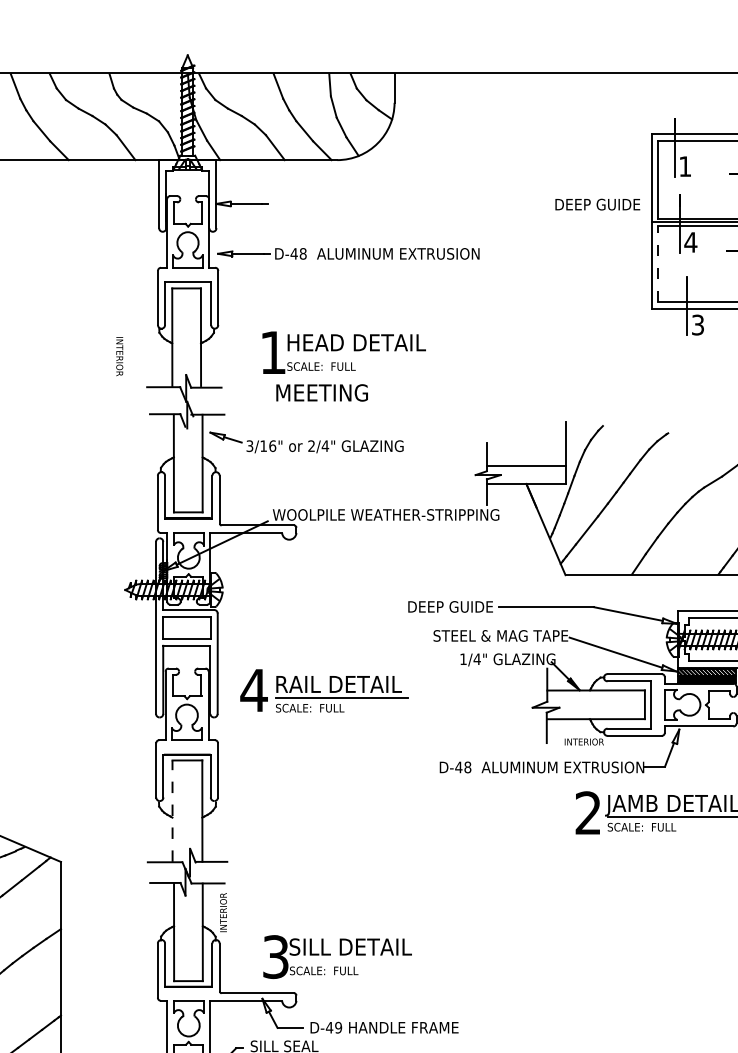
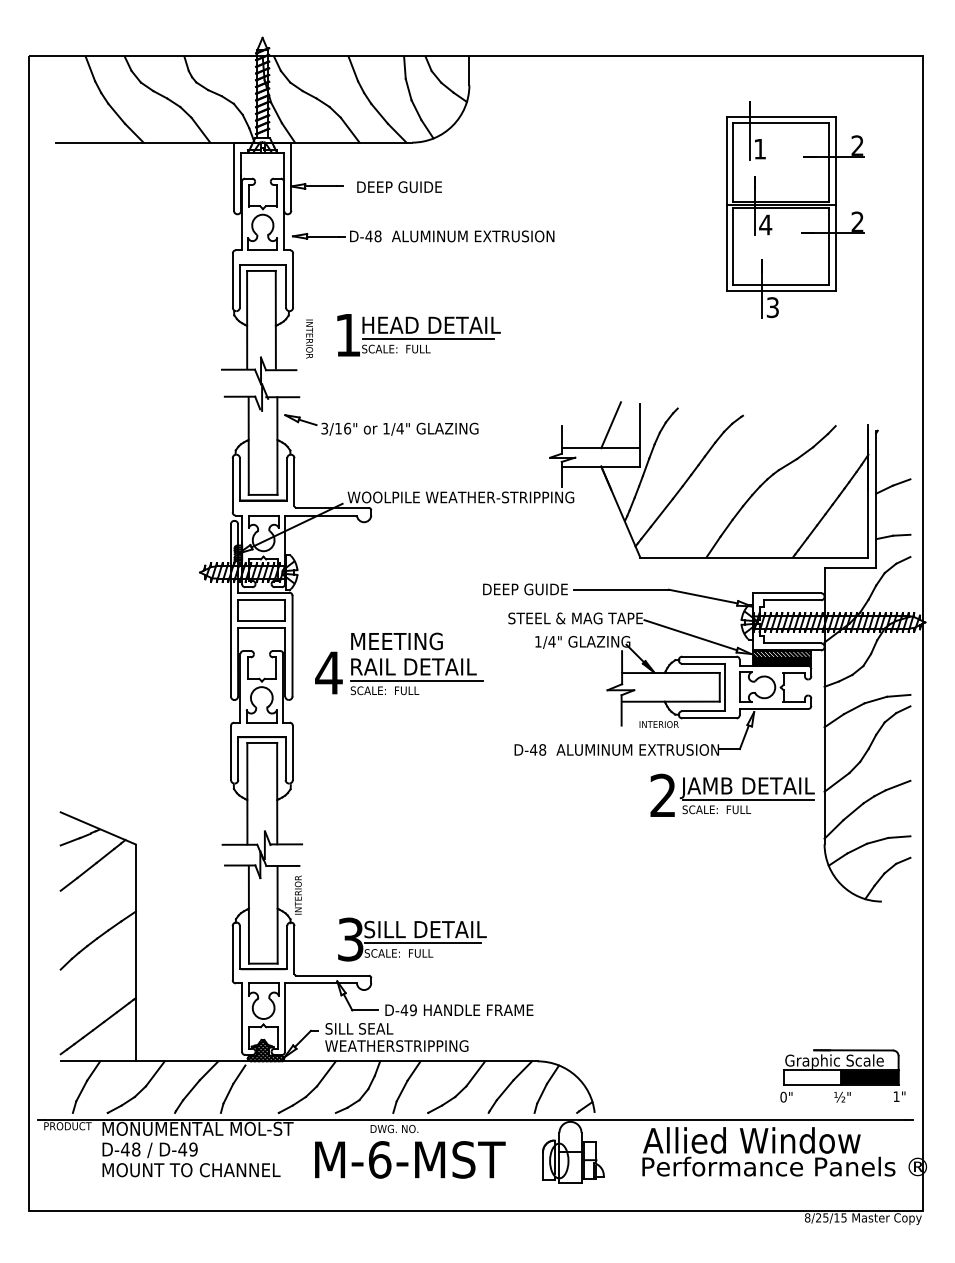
text: (597, 203) -> (399, 186), moved
line: (658, 262) -> (733, 245), dashed -> solid
text: (119, 355) -> (309, 338), moved
line: (352, 355) -> (427, 338), added
text: (321, 392) -> (396, 641), moved
line: (536, 442) -> (611, 425), added
text: (311, 445) -> (386, 428), 2/4" -> 1/4"
line: (172, 810) -> (247, 793), dashed -> solid
line: (348, 960) -> (423, 943), added

